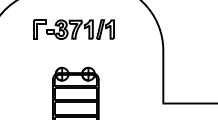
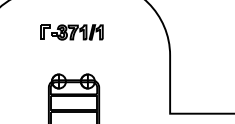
part: (73, 29) -> (71, 32), size x0.7

